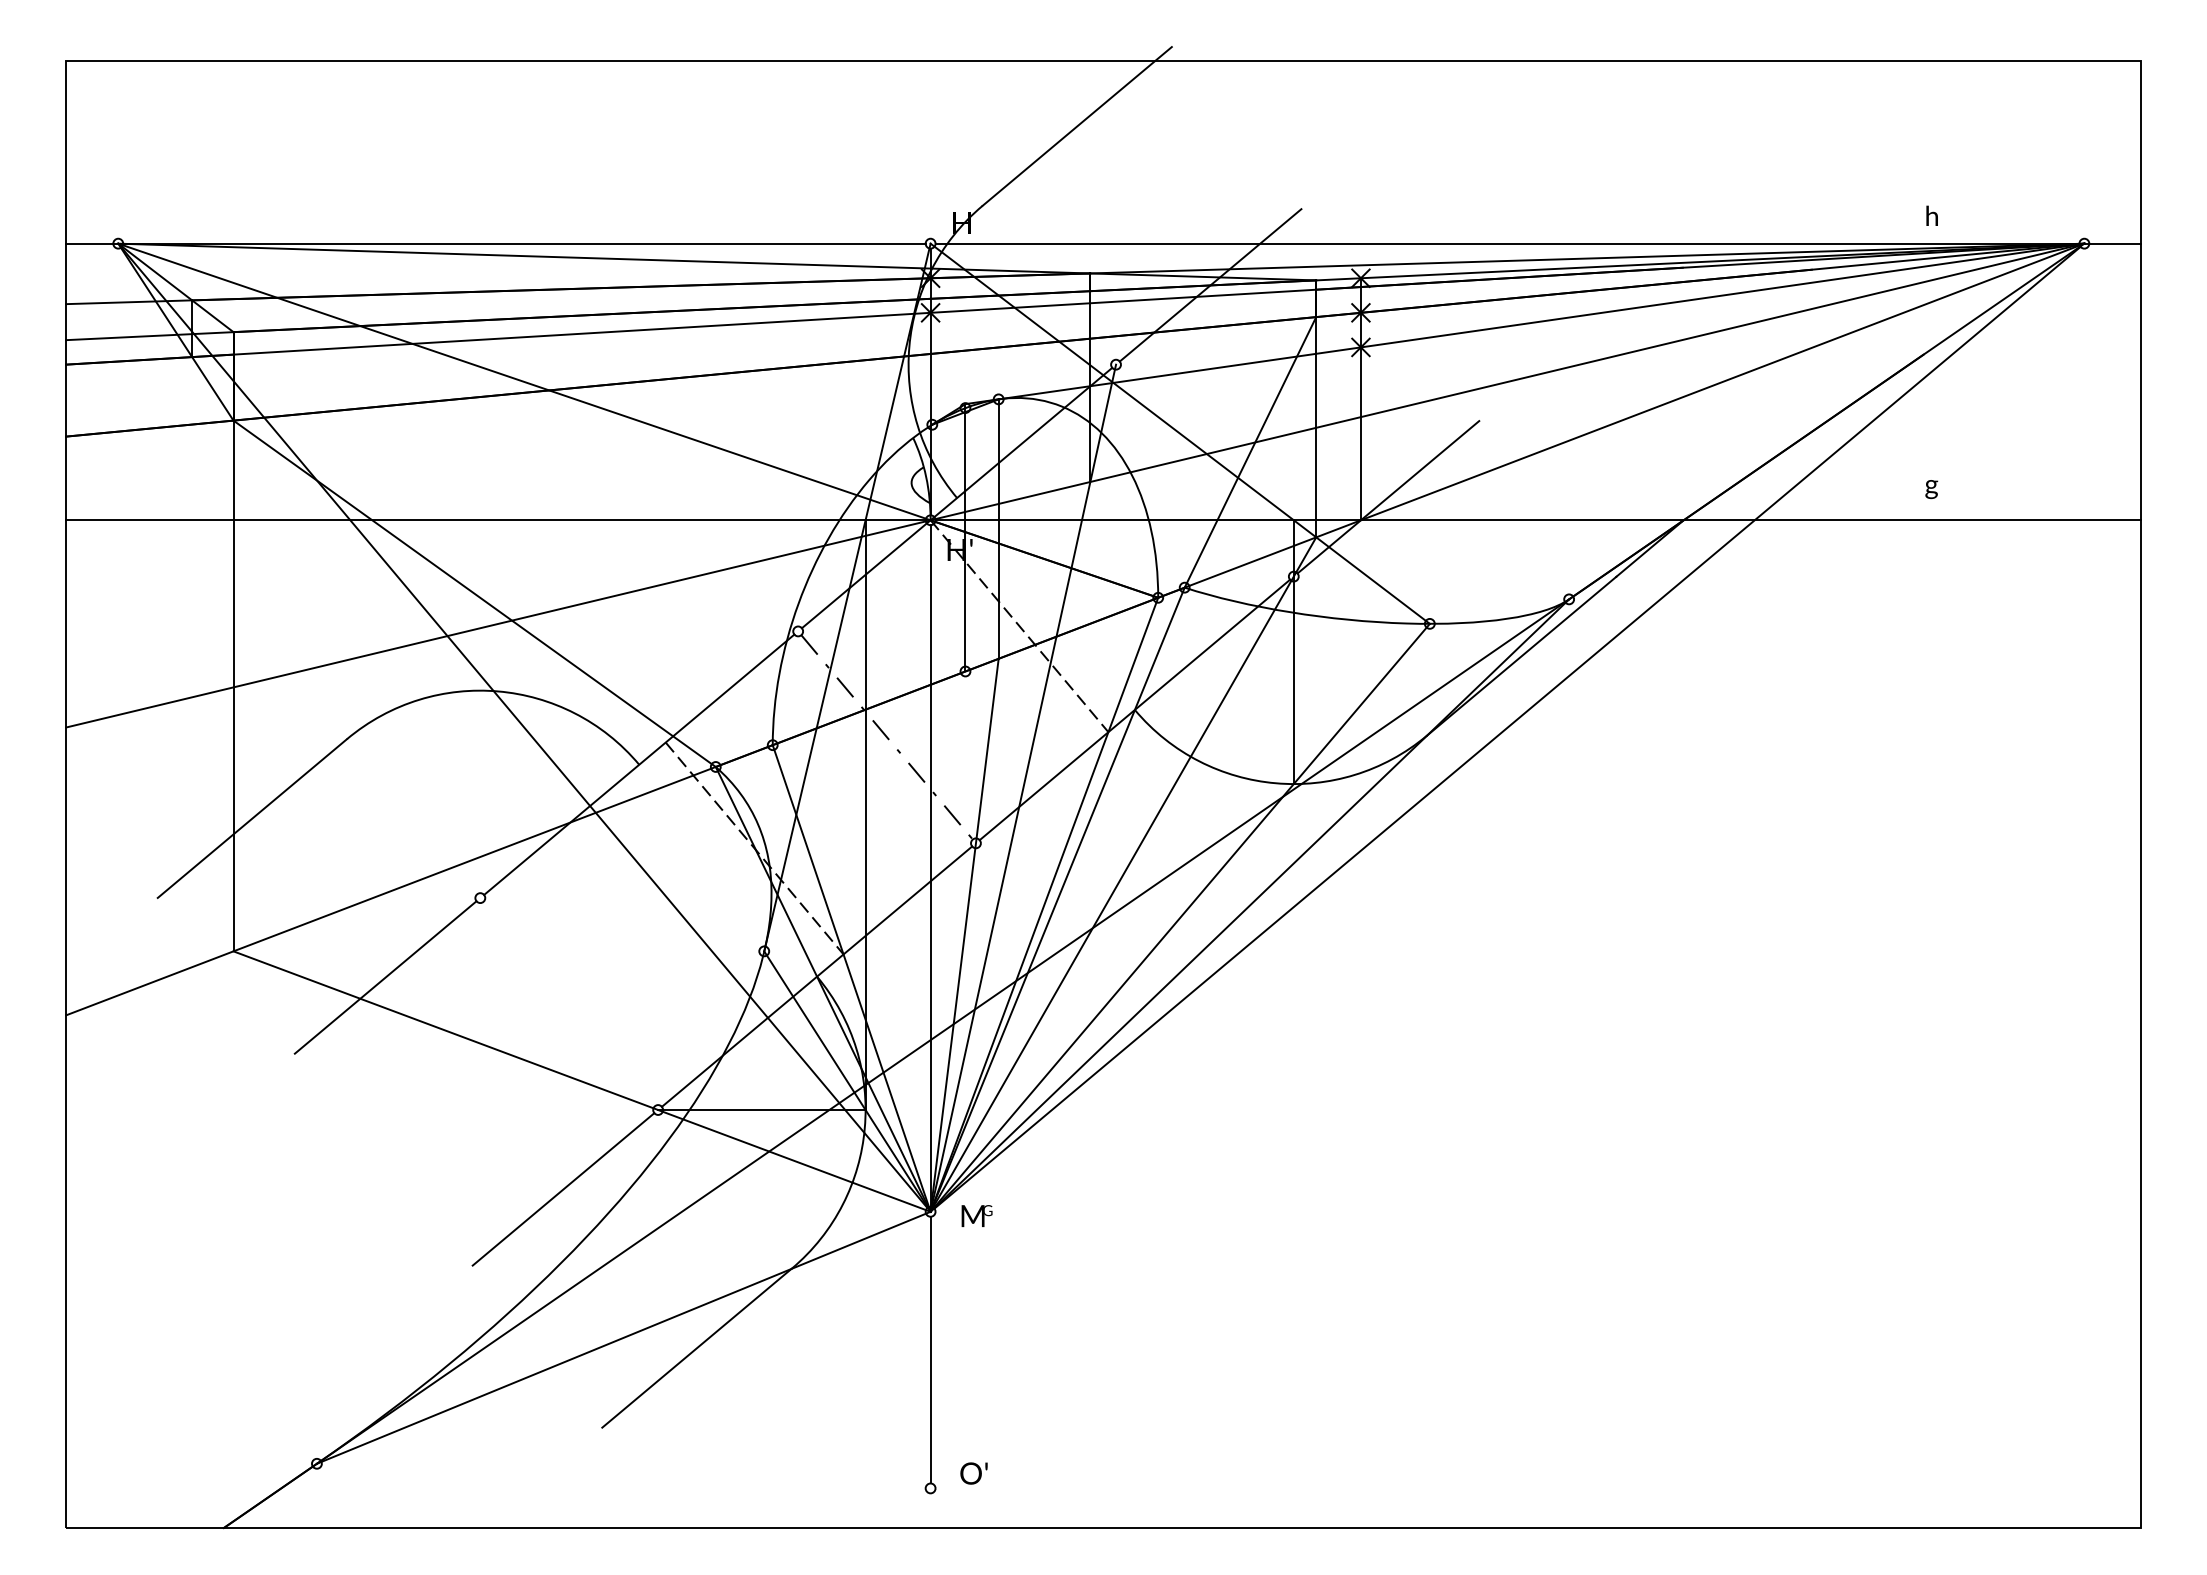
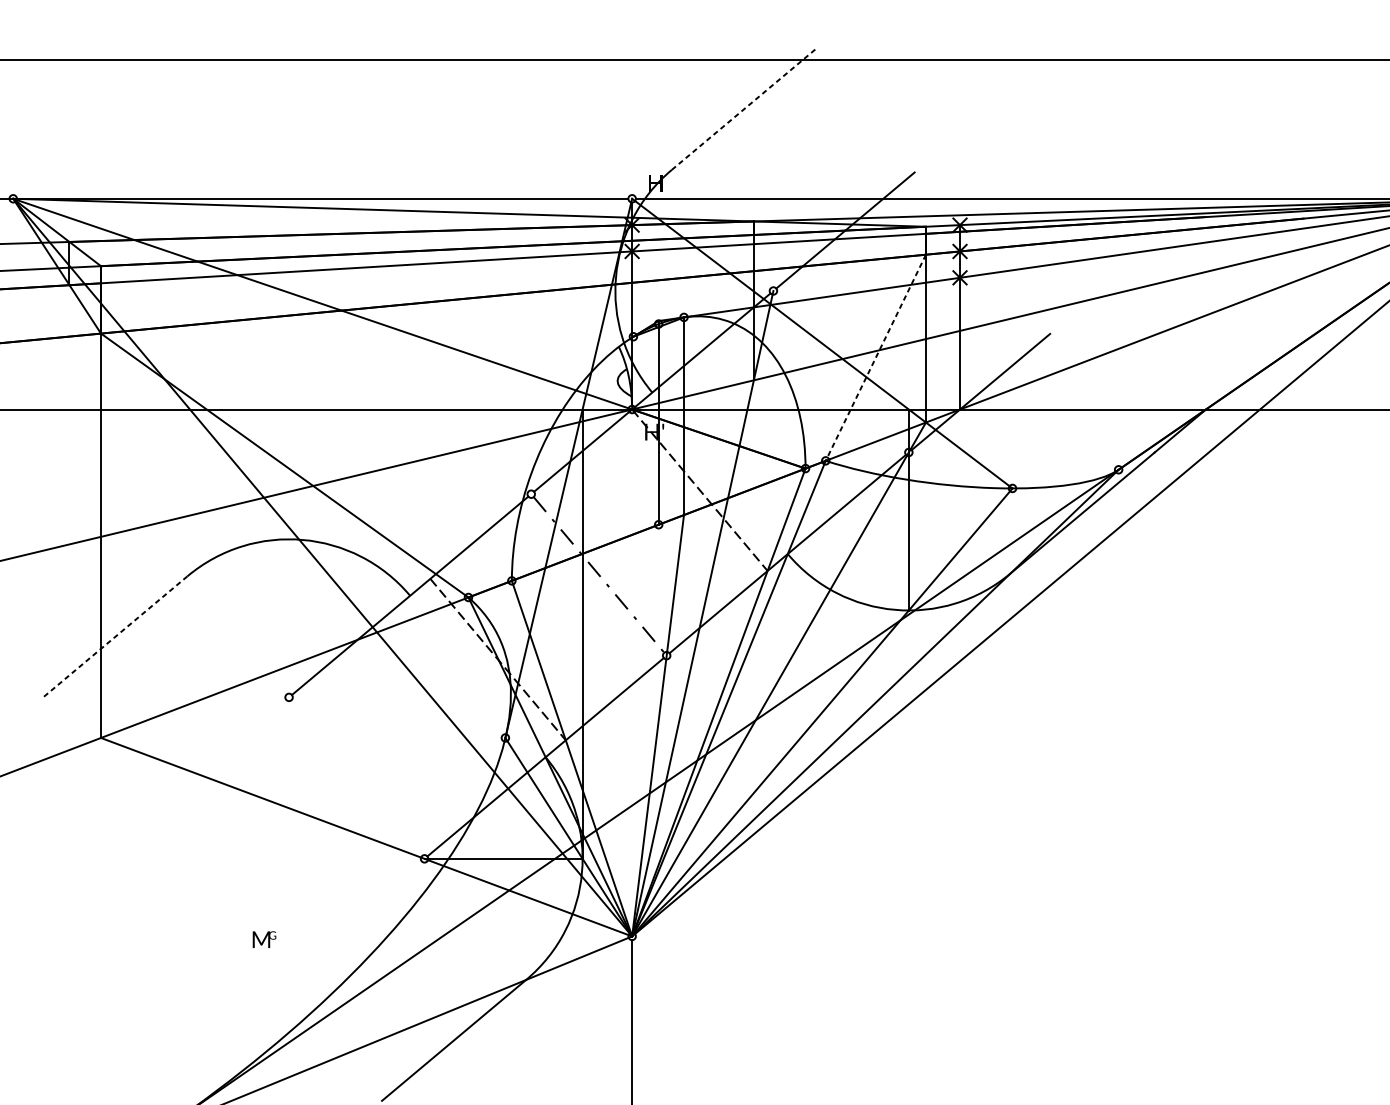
line: (1077, 126) -> (744, 109), solid -> dashed
line: (1250, 452) -> (875, 357), solid -> dashed
line: (251, 818) -> (114, 636), solid -> dashed
line: (930, 865) -> (632, 672), removed
line: (385, 977) -> (216, 757), removed
line: (563, 1189) -> (352, 919), removed
text: (976, 1215) -> (264, 939), moved

